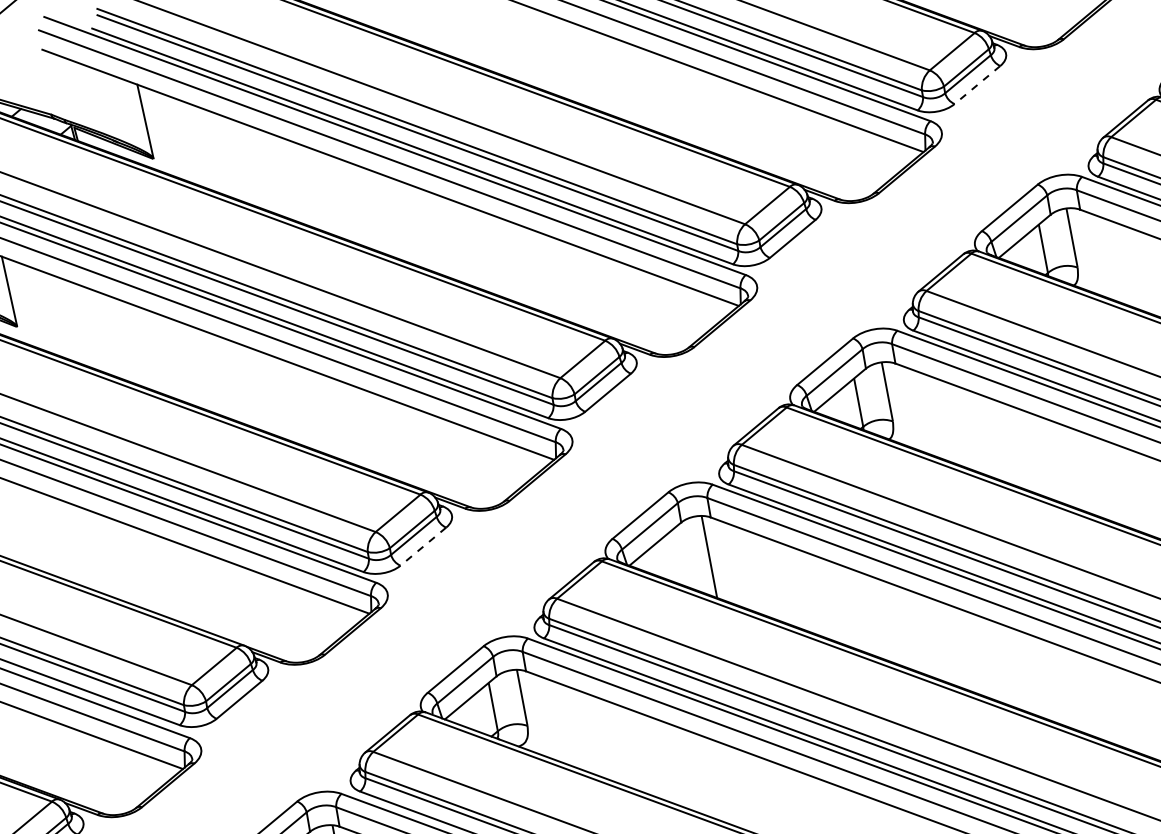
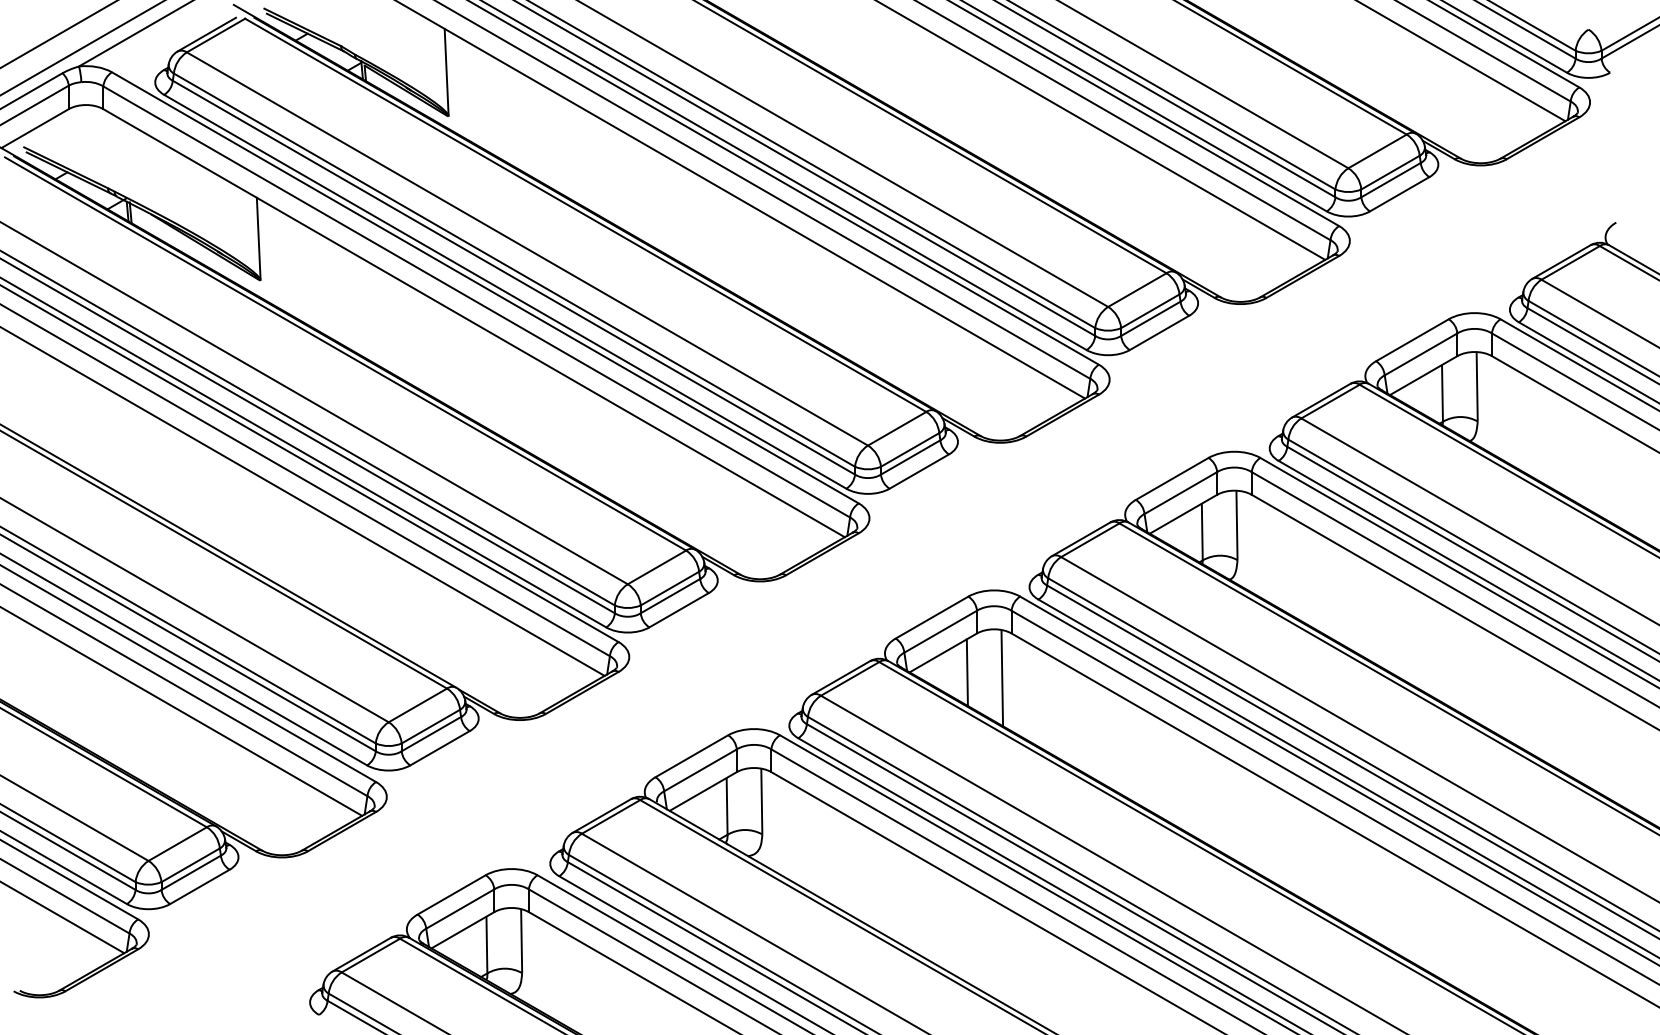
line: (977, 85) -> (1399, 194), dashed -> solid
line: (422, 546) -> (678, 610), dashed -> solid
line: (678, 557) -> (966, 672), added

